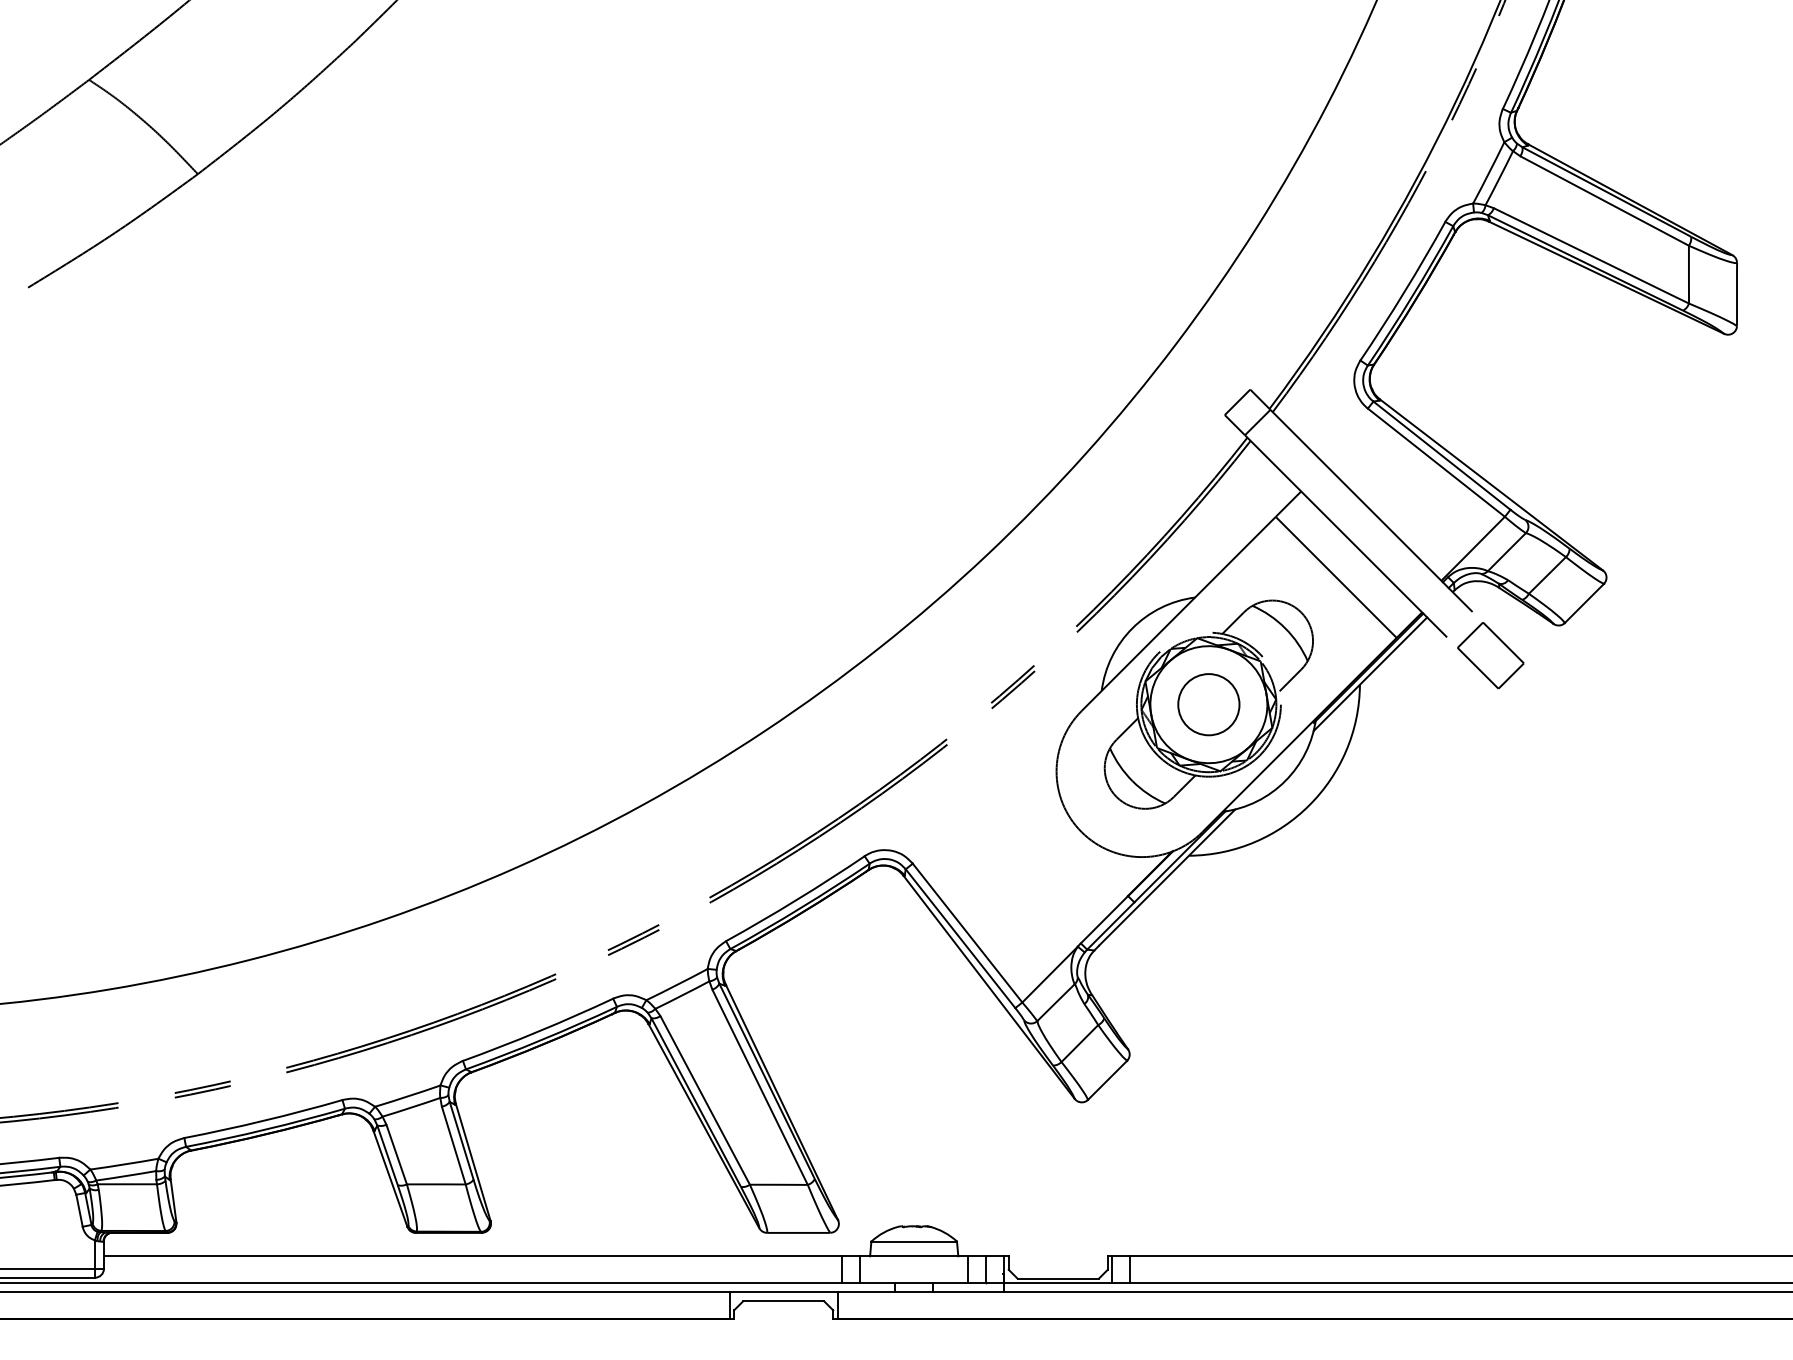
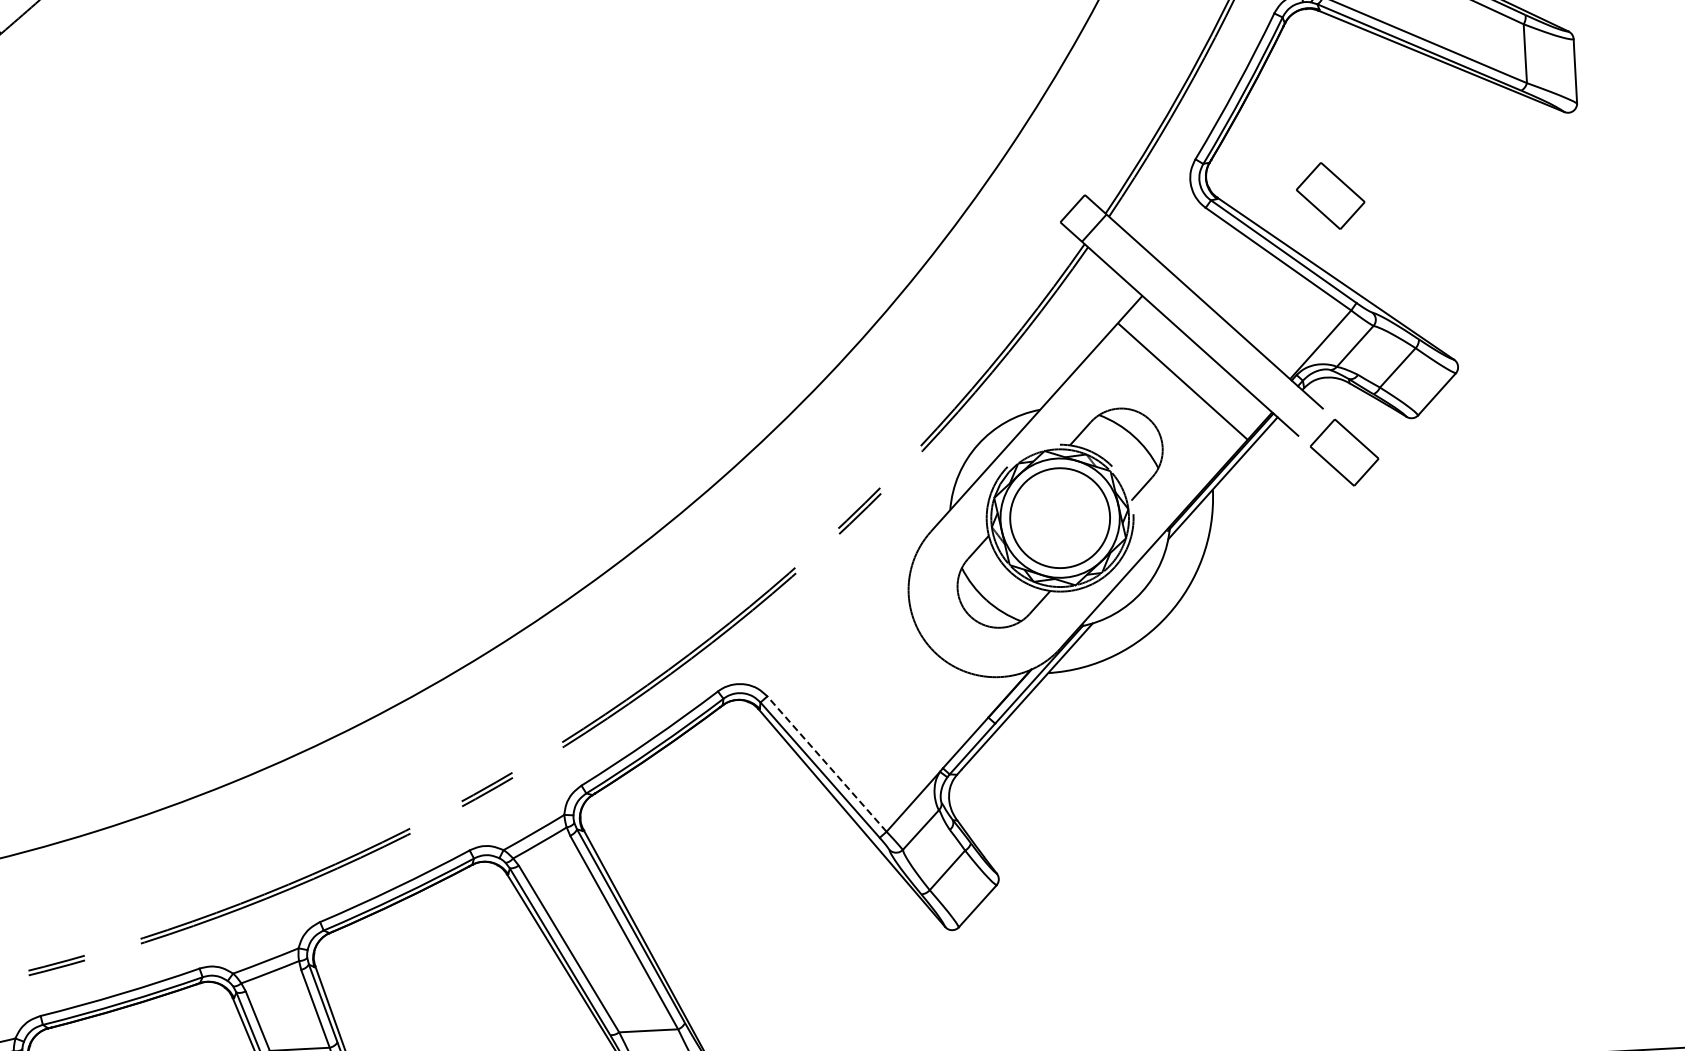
part: (1490, 403) -> (1330, 195), added
circle: (1208, 704) -> (1059, 517), size x1.6
line: (967, 932) -> (826, 763), solid -> dashed

